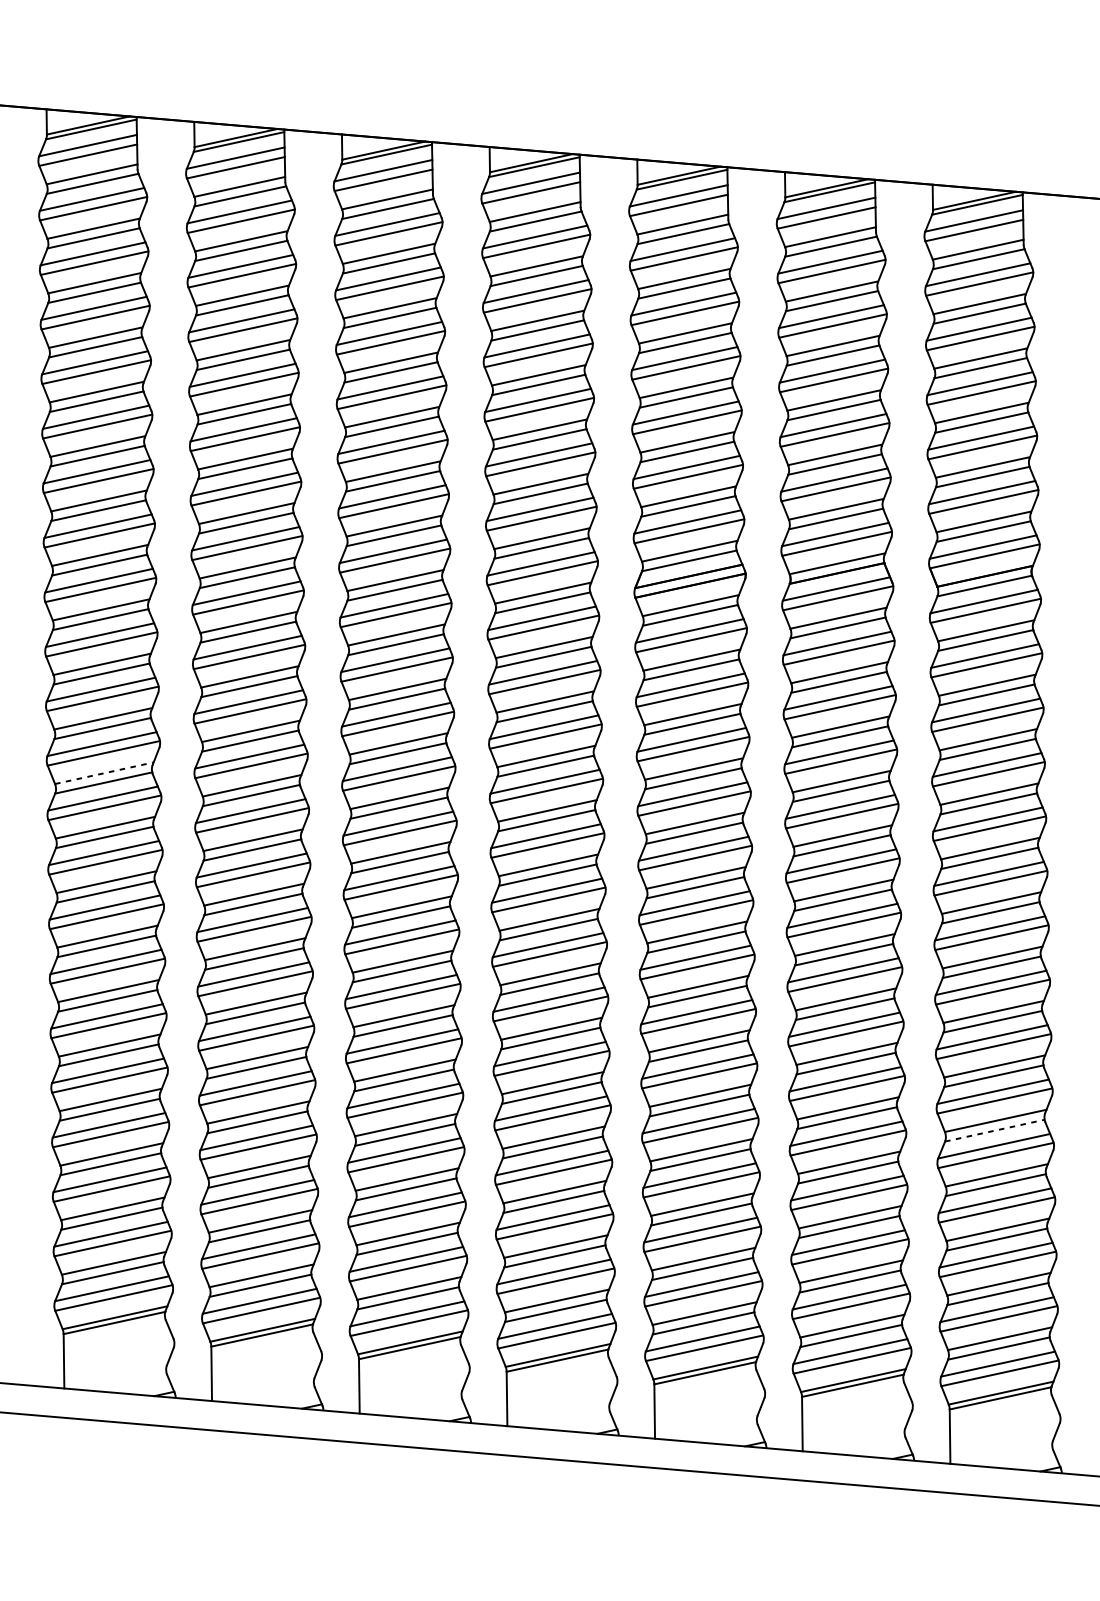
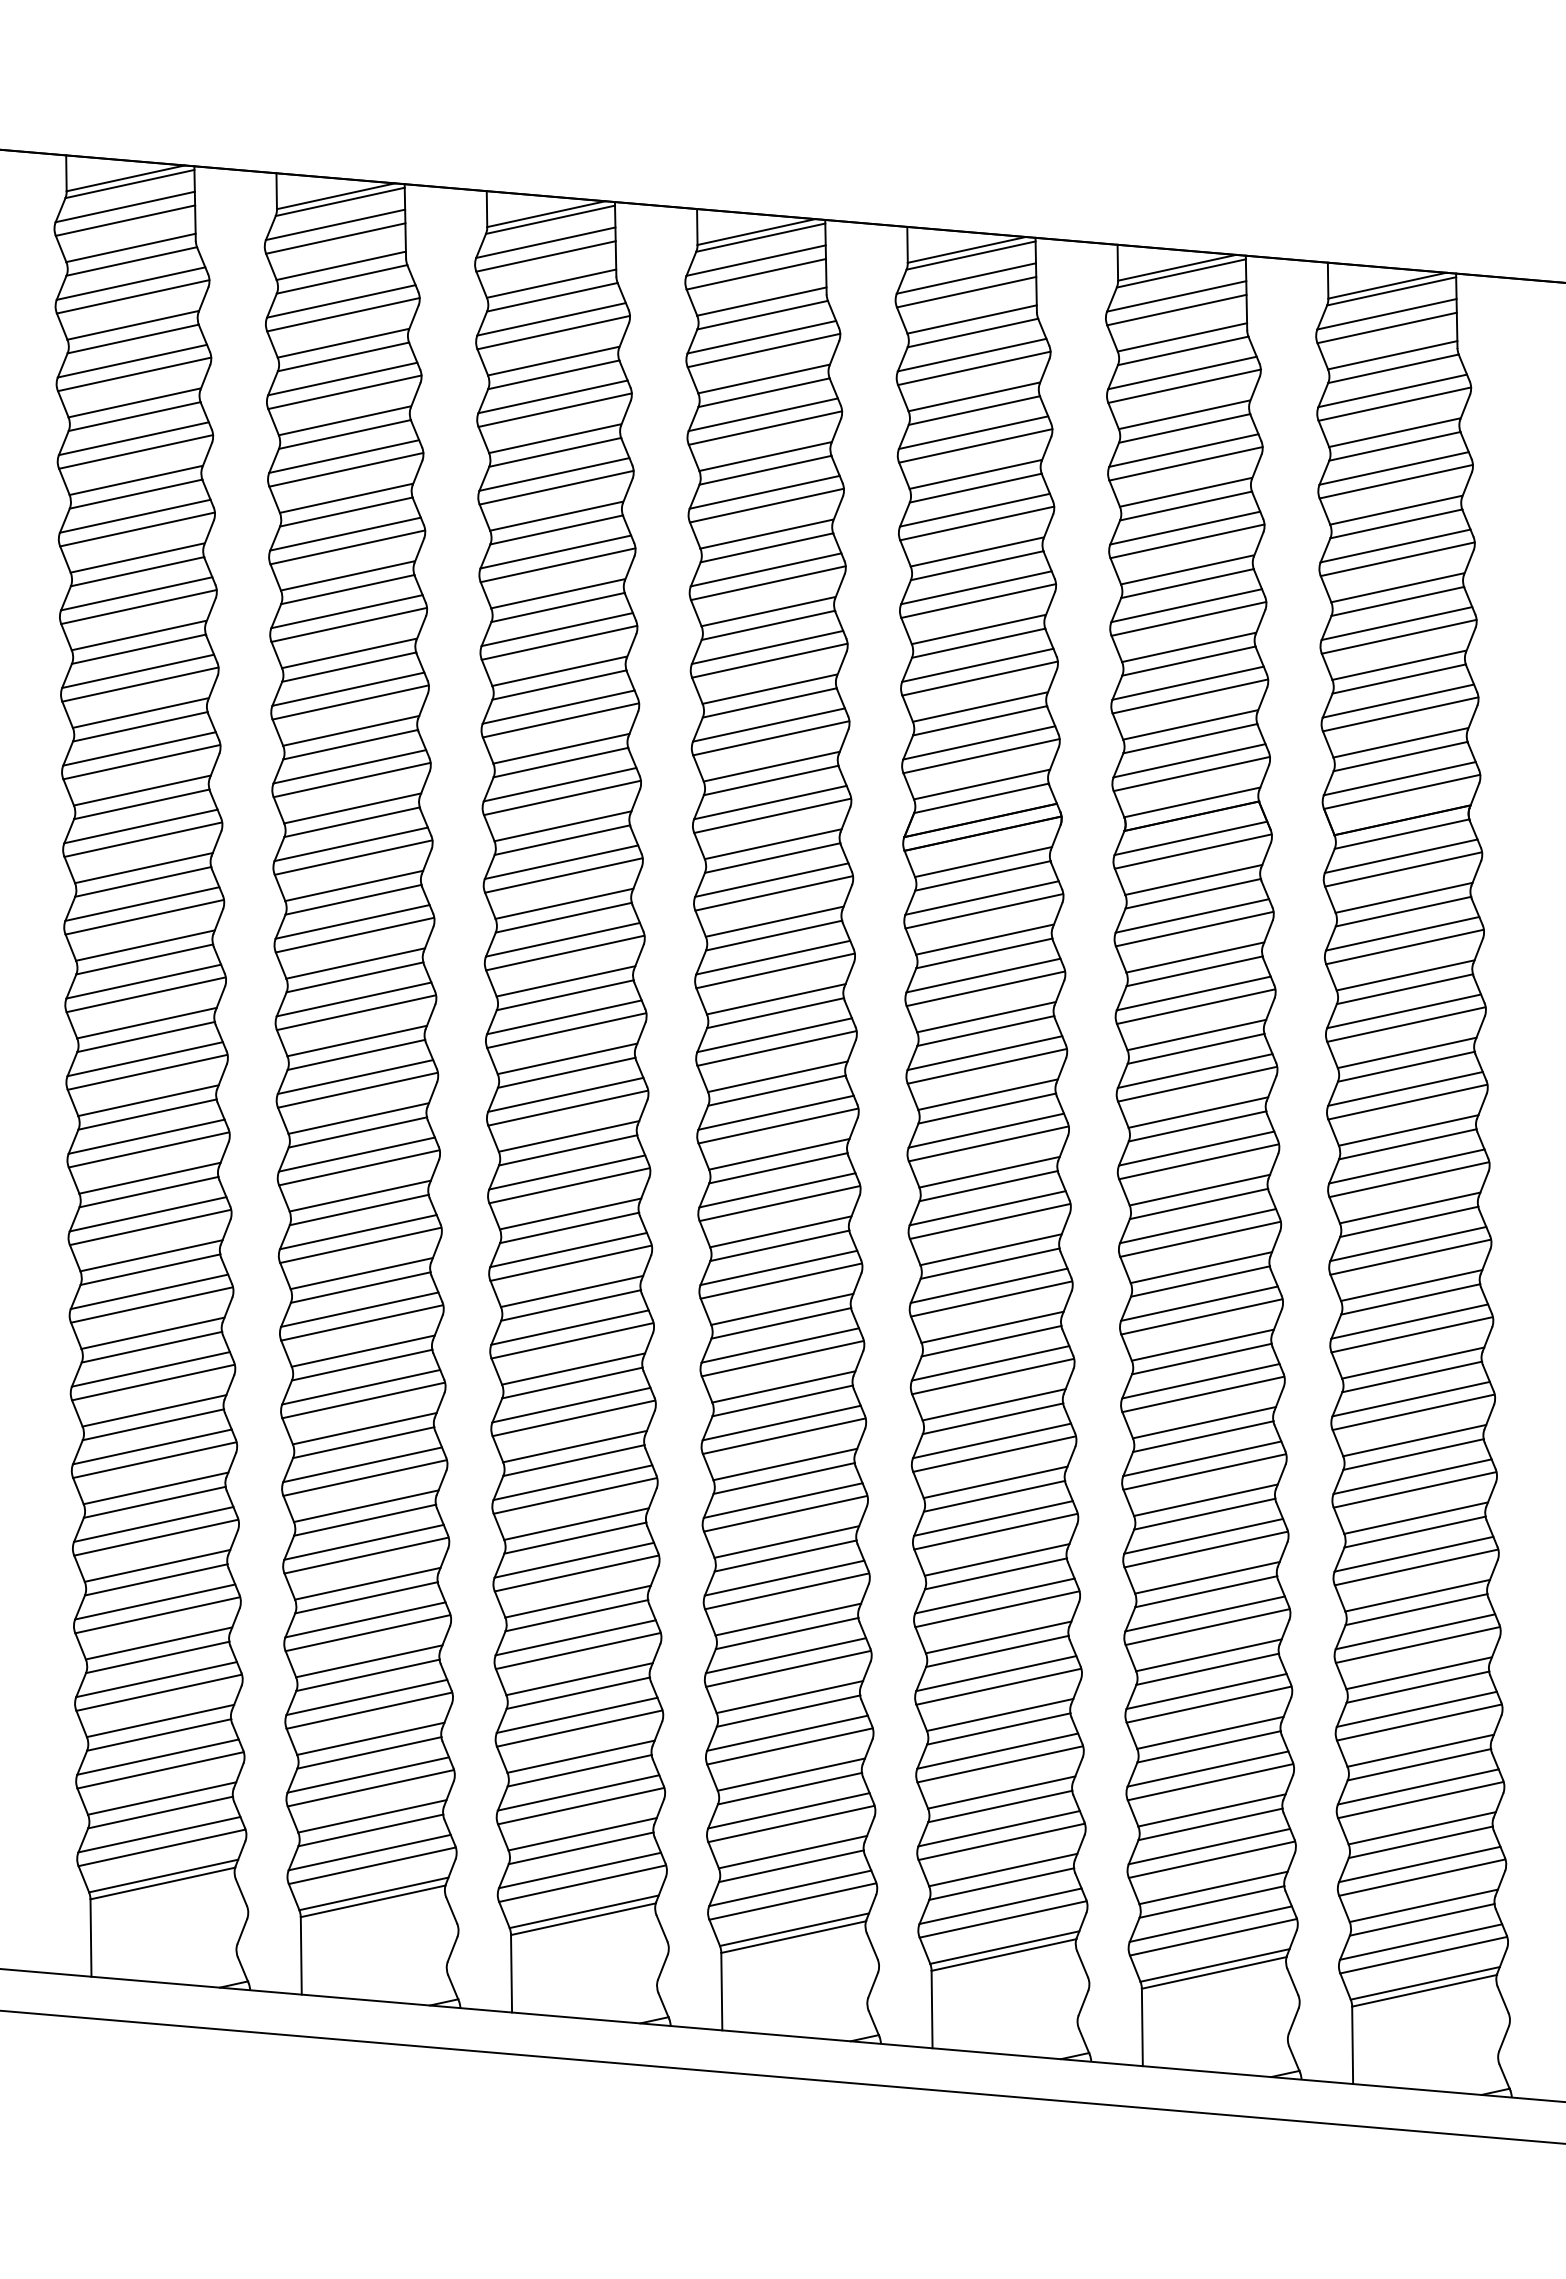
line: (104, 773) -> (148, 1100), dashed -> solid
line: (994, 1130) -> (1416, 1609), dashed -> solid

